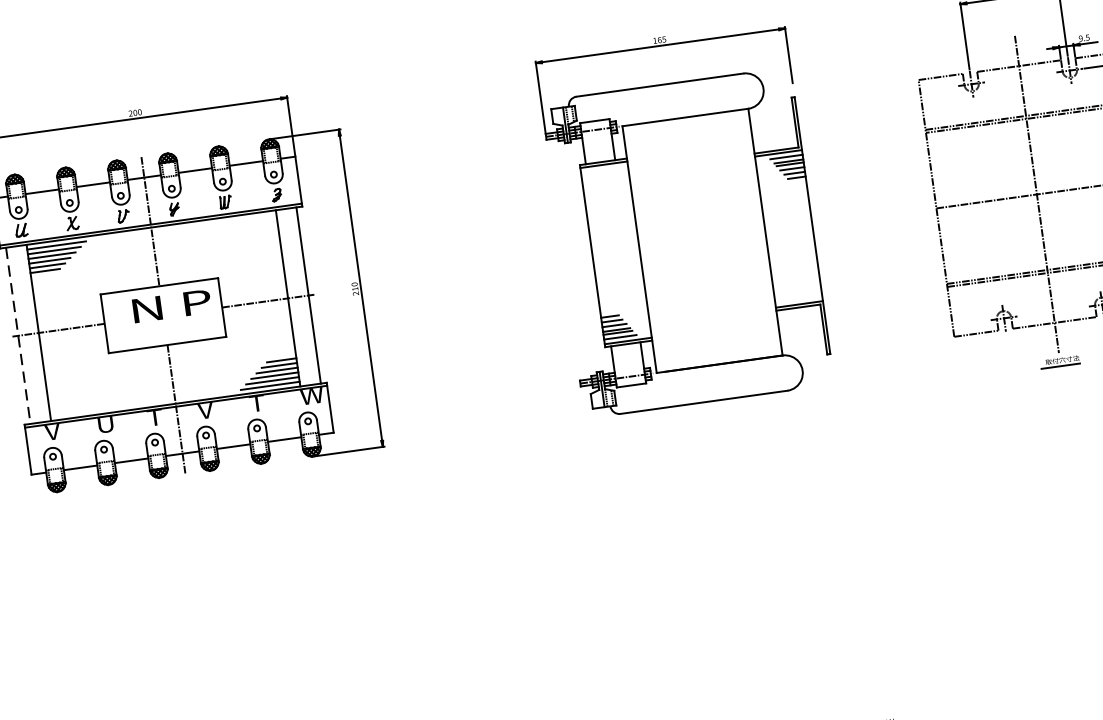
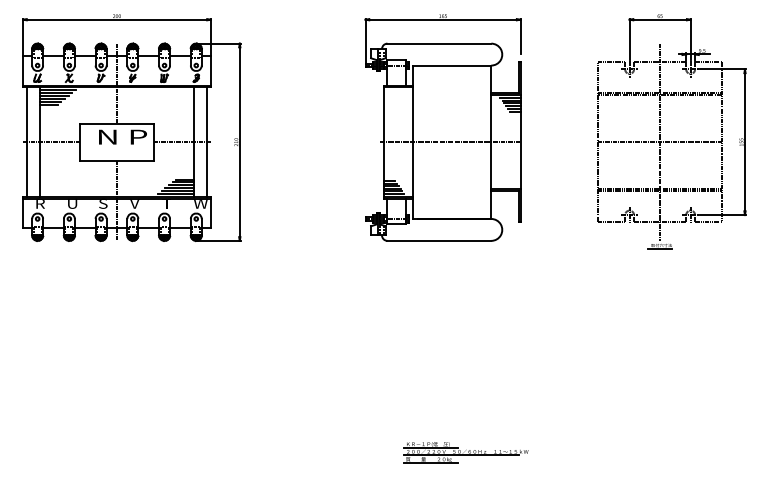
line: (699, 241) -> (450, 142), added
line: (18, 336) -> (26, 142), dashed -> solid
text: (155, 418) -> (103, 204), T -> S
text: (52, 433) -> (39, 204), V -> R

